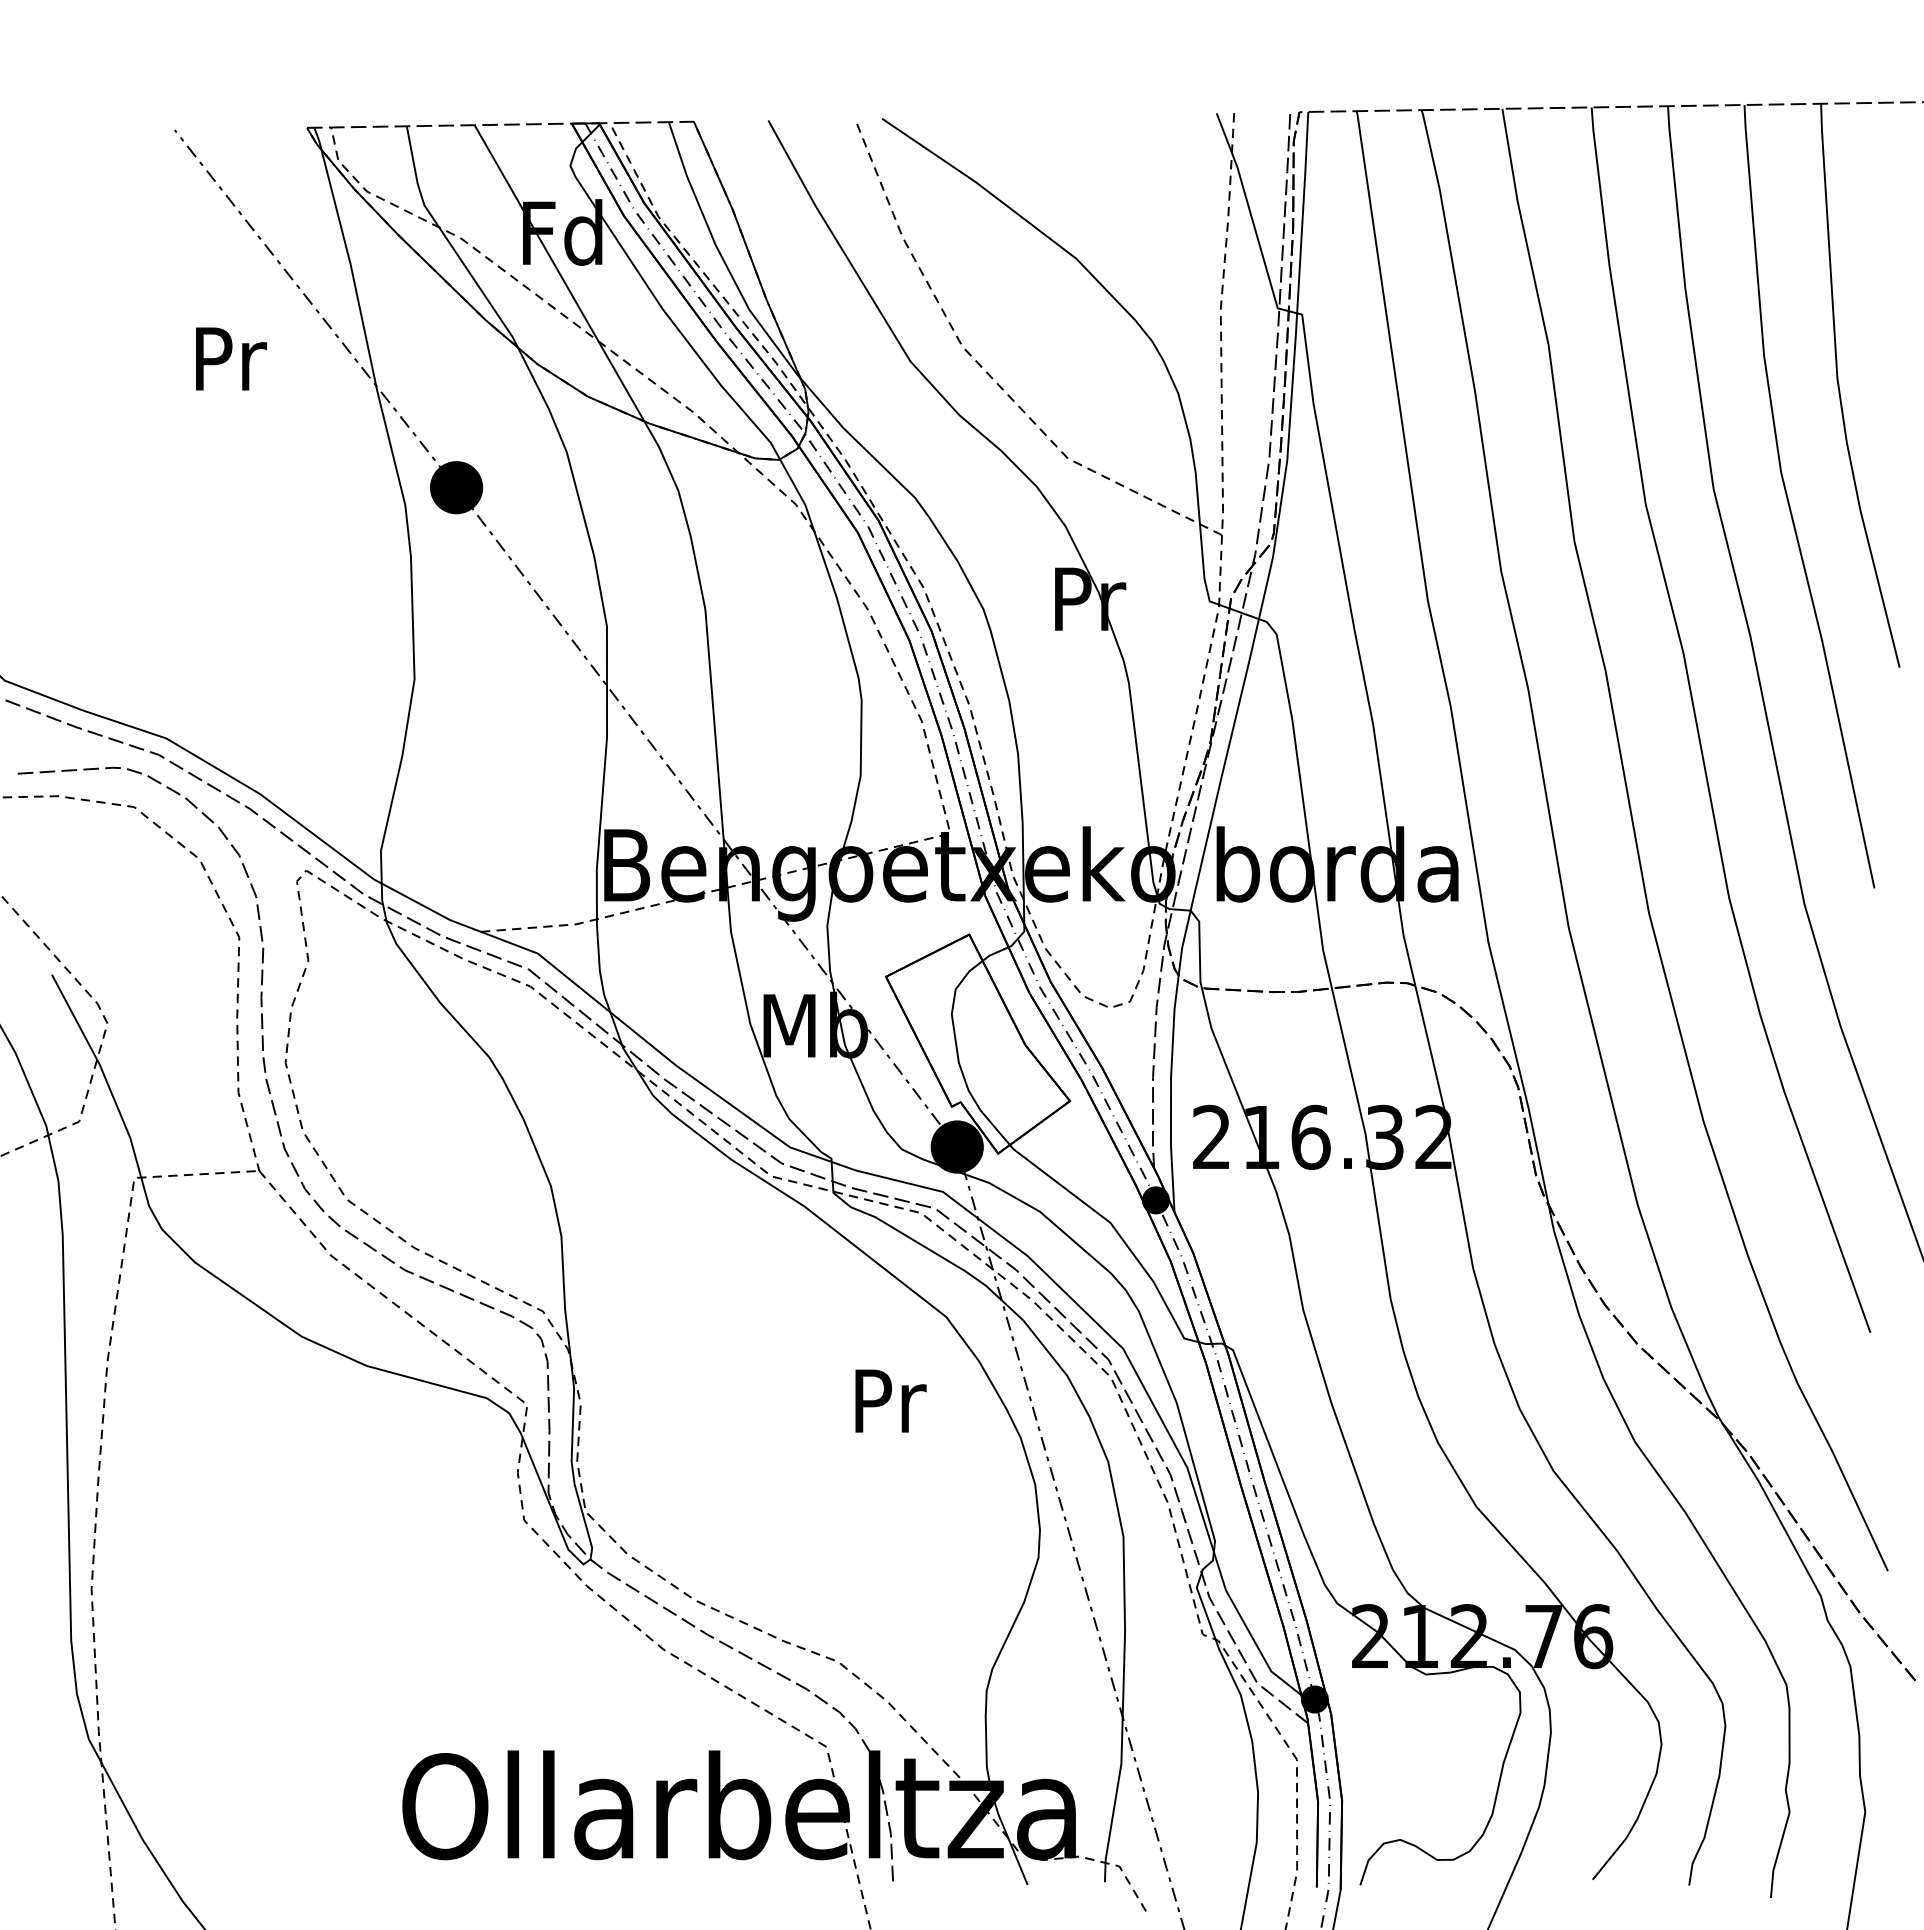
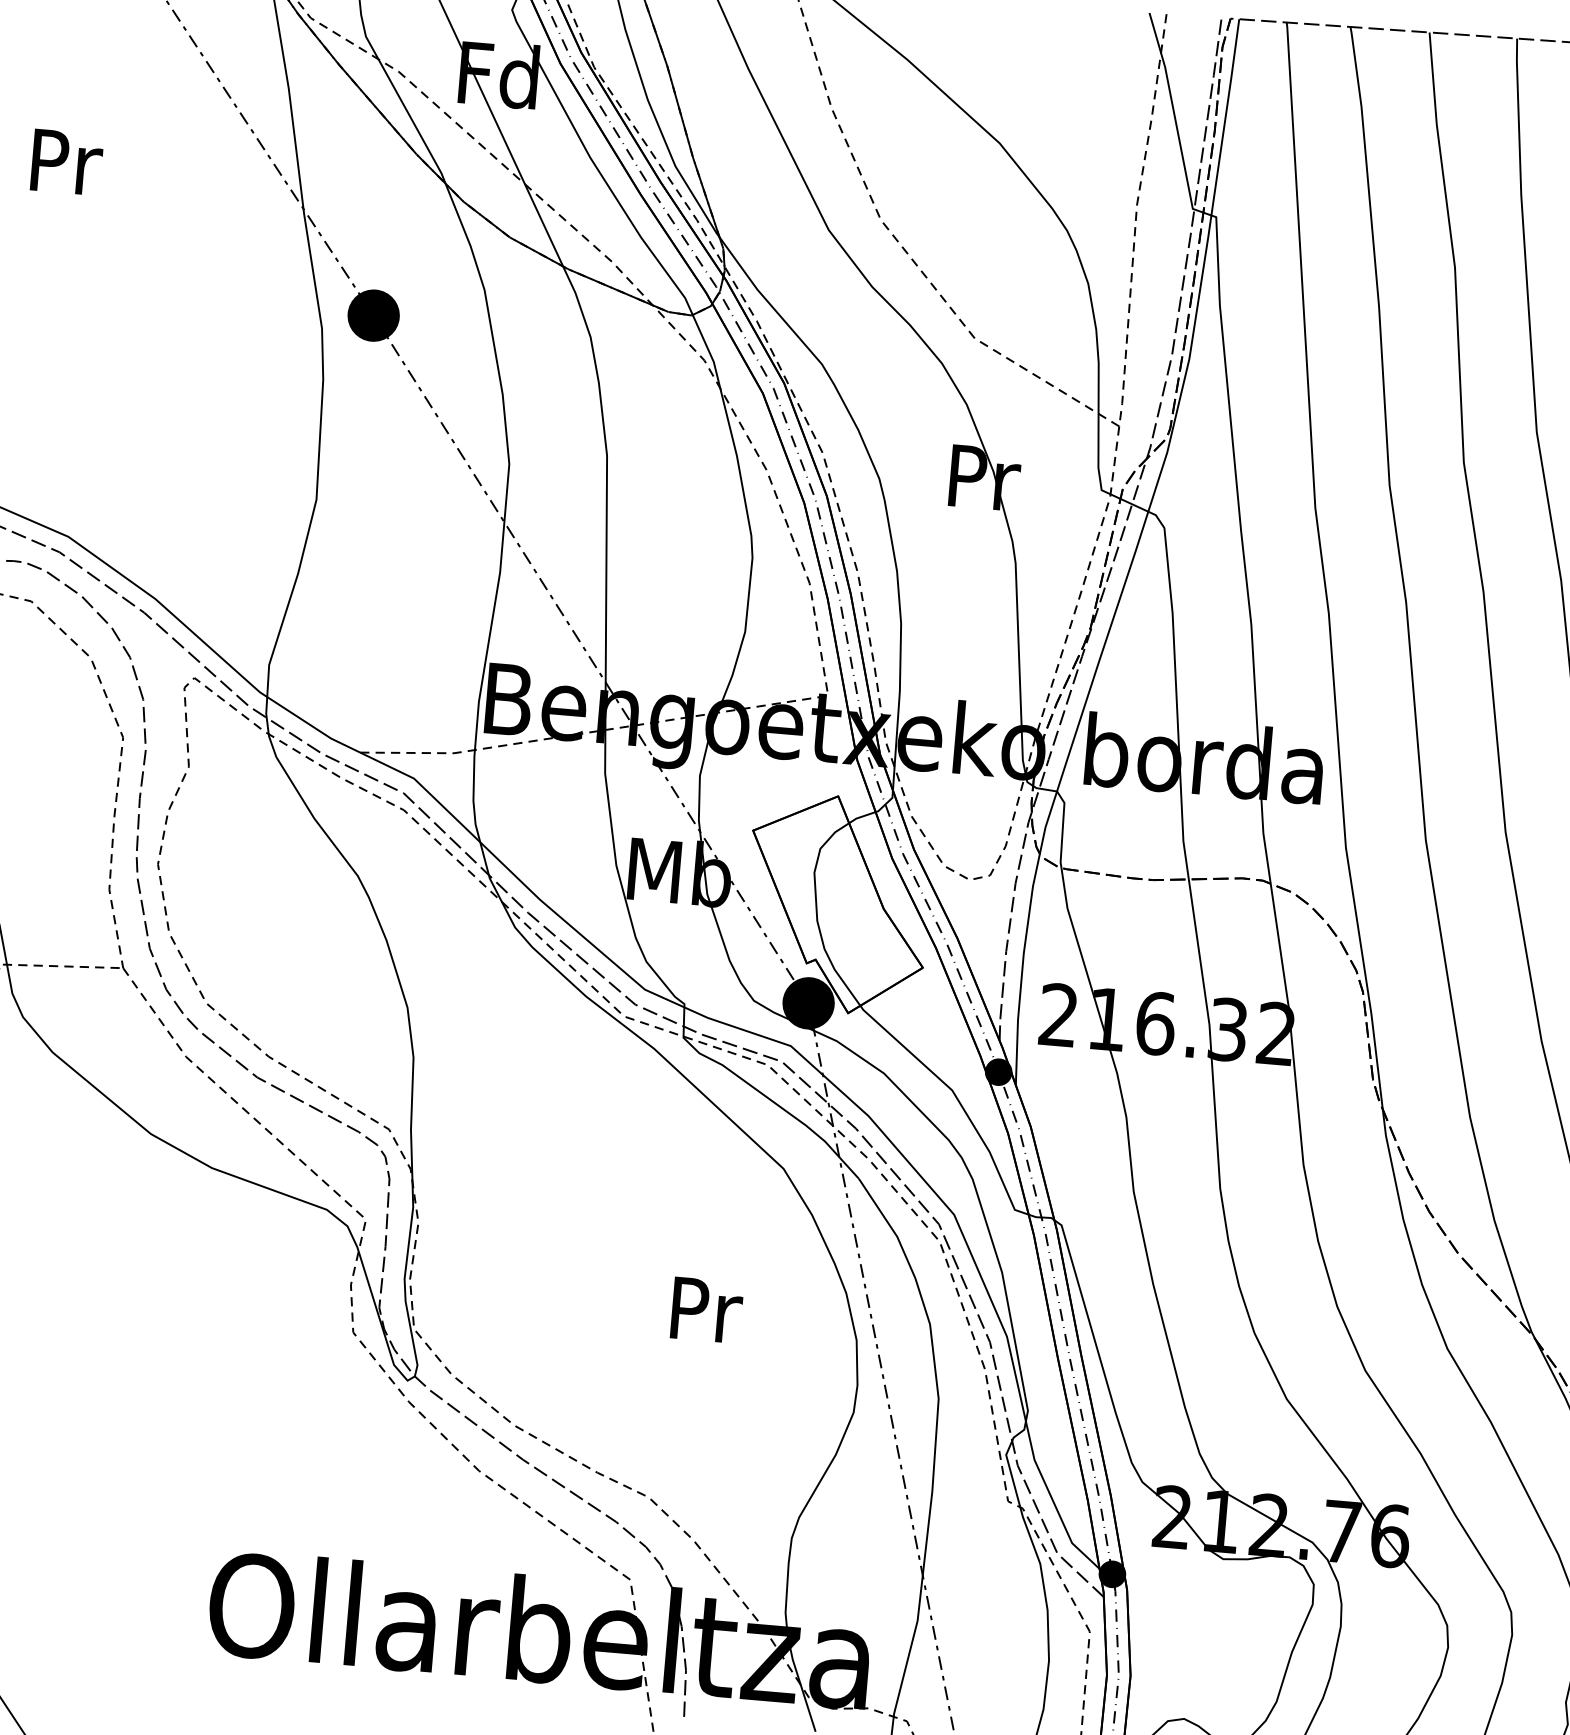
text: (231, 358) -> (67, 161), moved
text: (890, 1400) -> (706, 1309), moved

